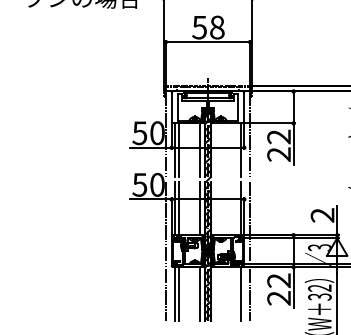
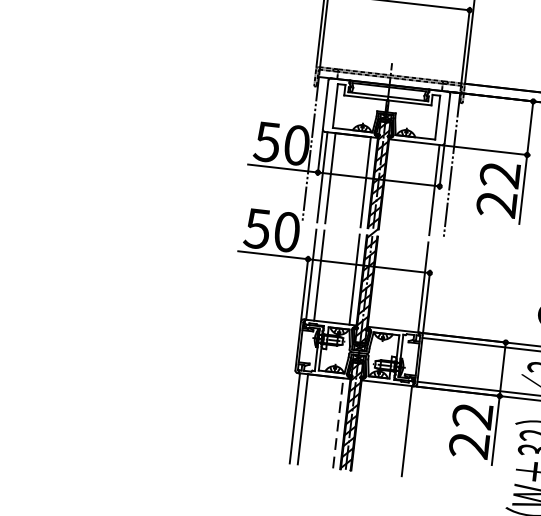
line: (165, 250) -> (287, 343), removed
line: (250, 250) -> (430, 359), removed
line: (200, 294) -> (338, 424), solid -> dashed

